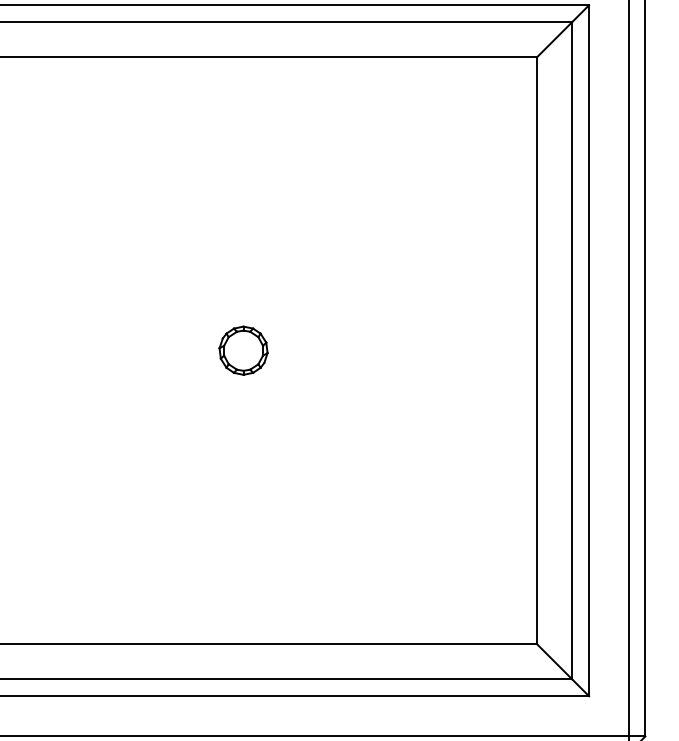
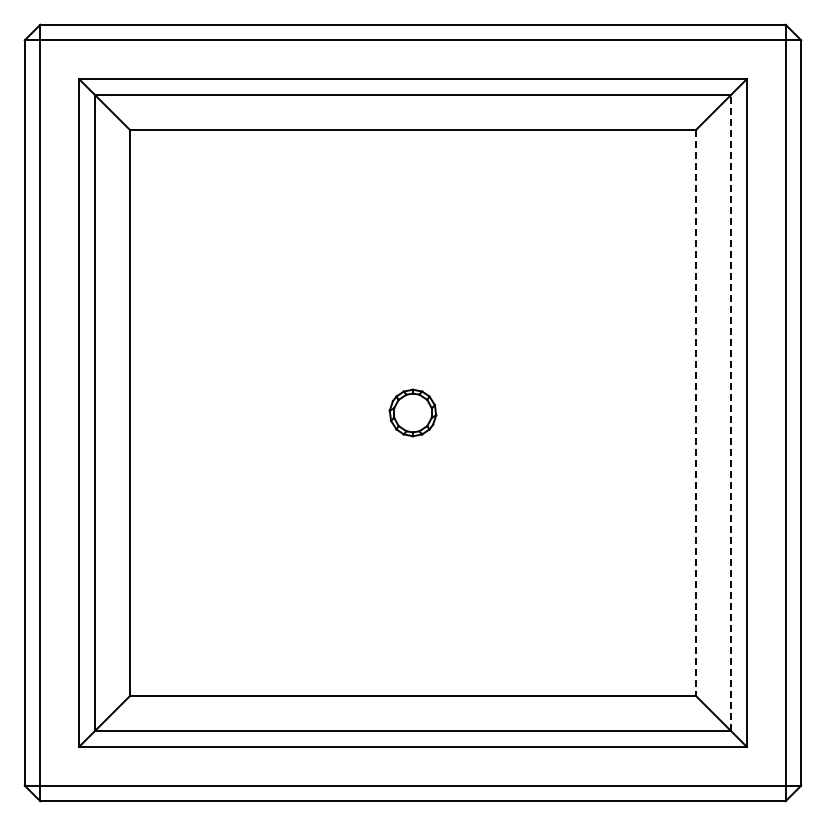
line: (537, 351) -> (696, 413), solid -> dashed
line: (572, 351) -> (730, 413), solid -> dashed

